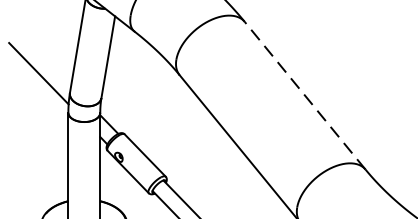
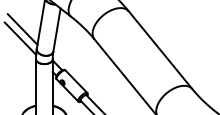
line: (42, 56) -> (22, 29), added
line: (304, 94) -> (160, 49), dashed -> solid

